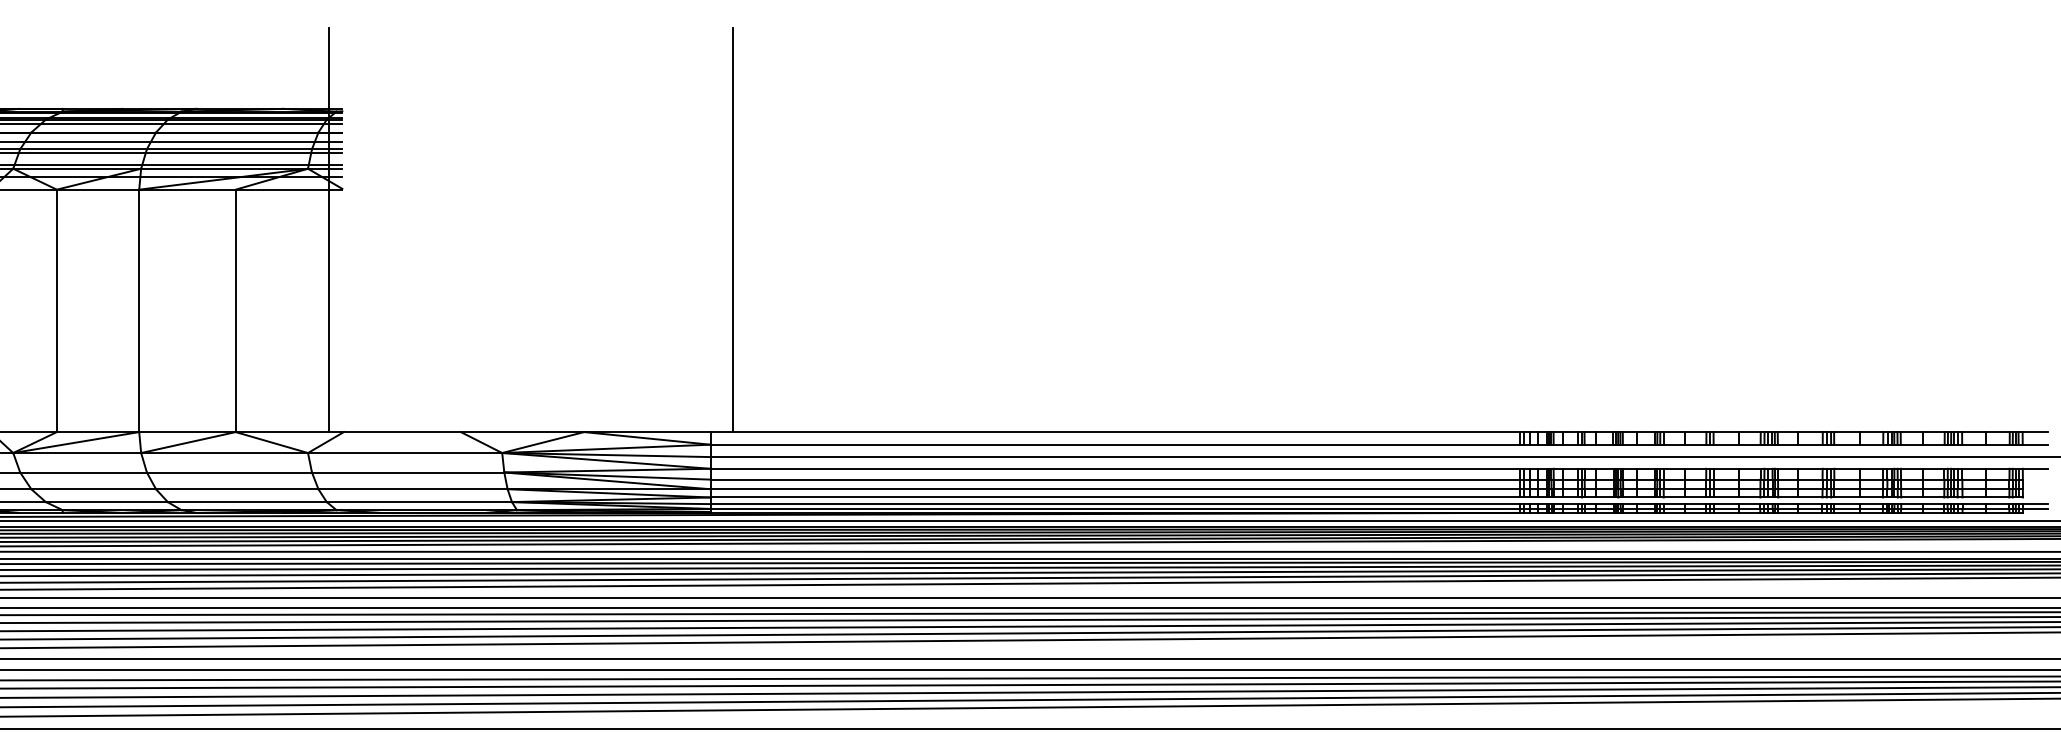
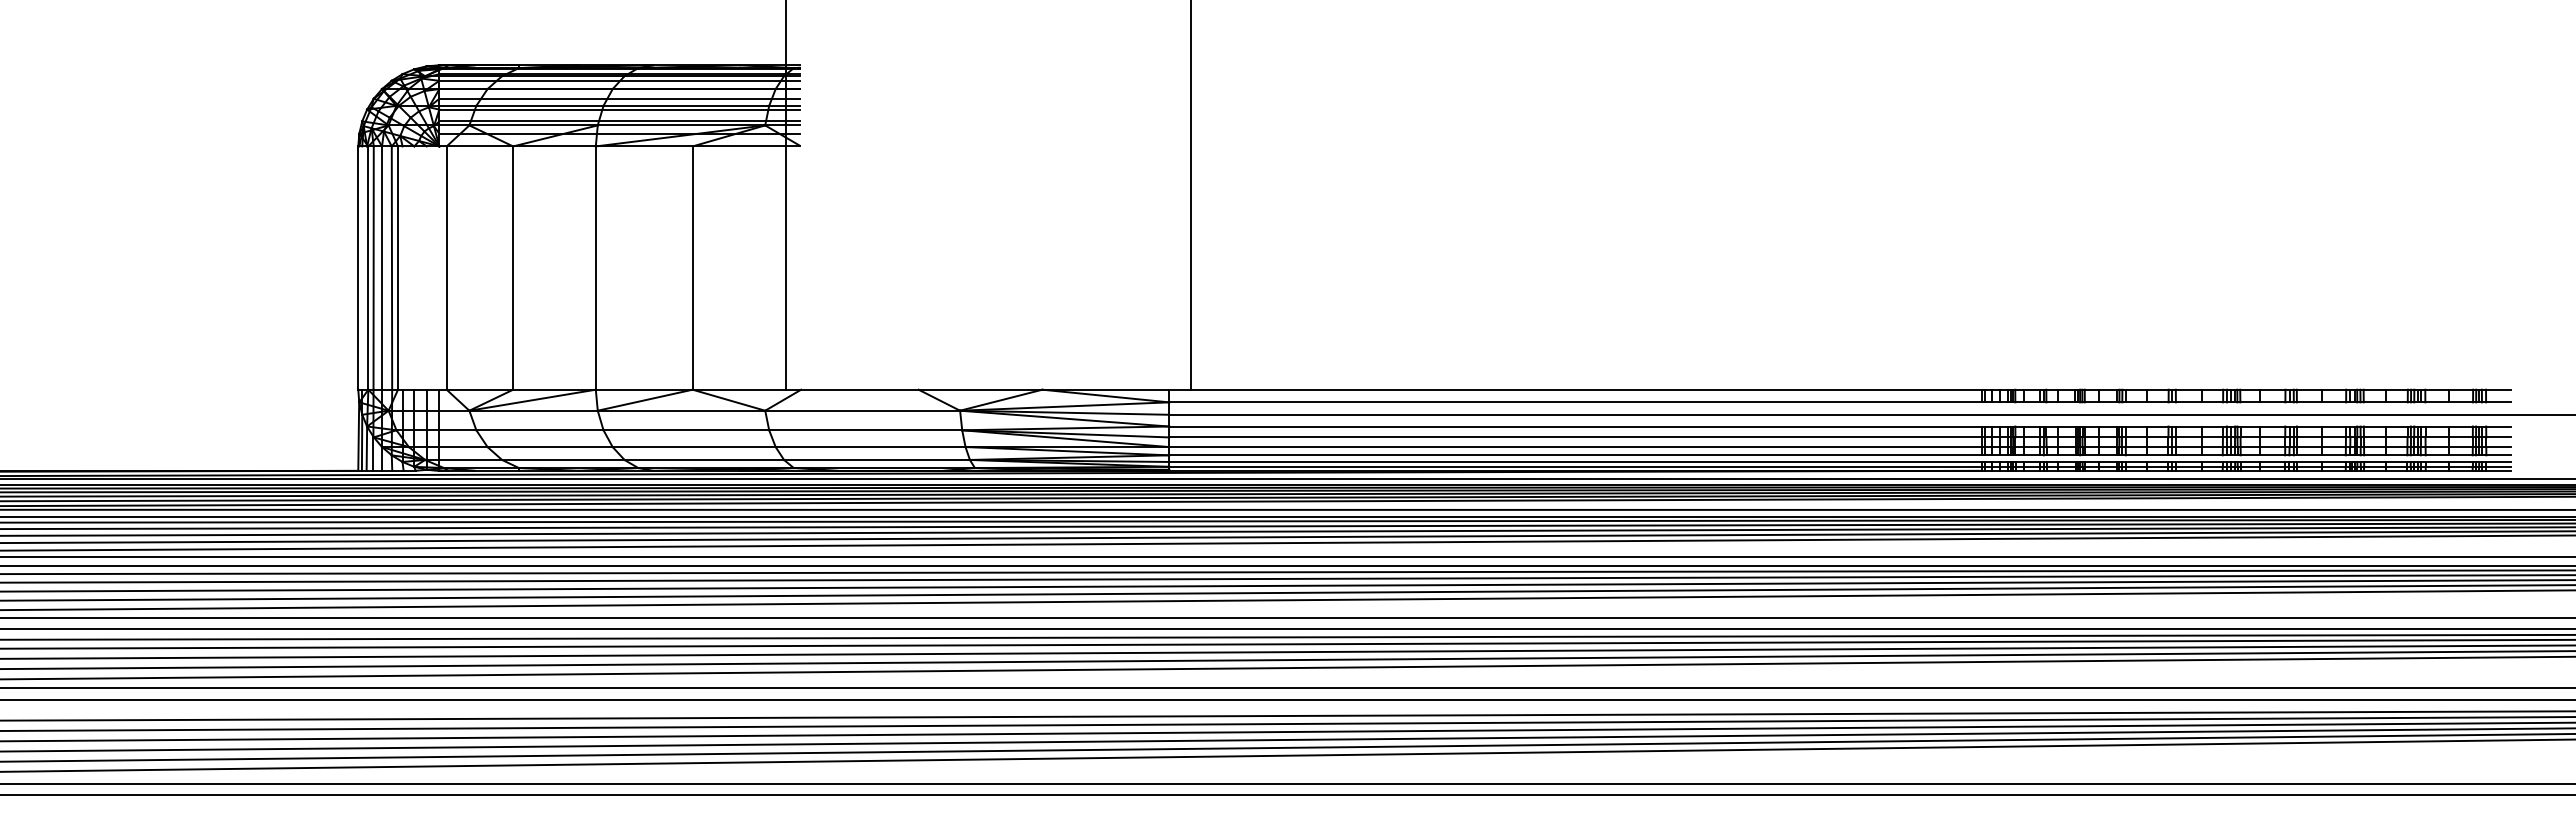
line: (2035, 479) -> (2498, 437), added
line: (2035, 489) -> (2498, 447), added
line: (2035, 497) -> (2498, 455), added
line: (2035, 512) -> (2498, 470), added

